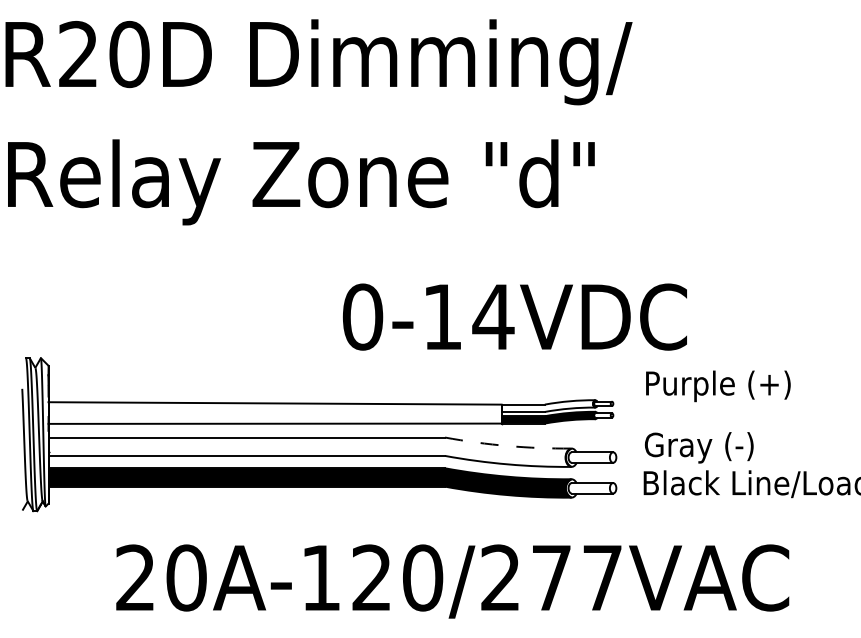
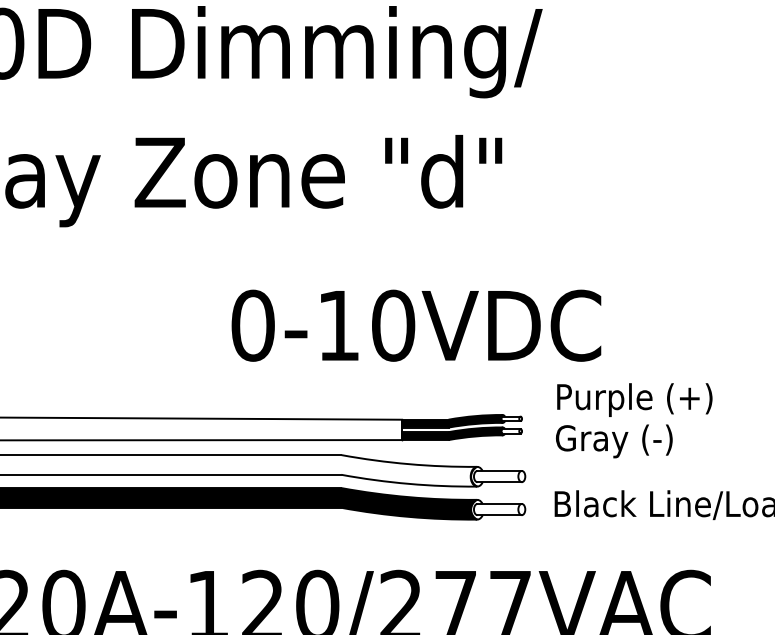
text: (493, 316) -> (393, 325), 0-14VDC -> 0-10VDC
fill: (548, 405) -> (452, 420), added
arc: (508, 446) -> (409, 464), dashed -> solid
text: (698, 447) -> (613, 441), moved

